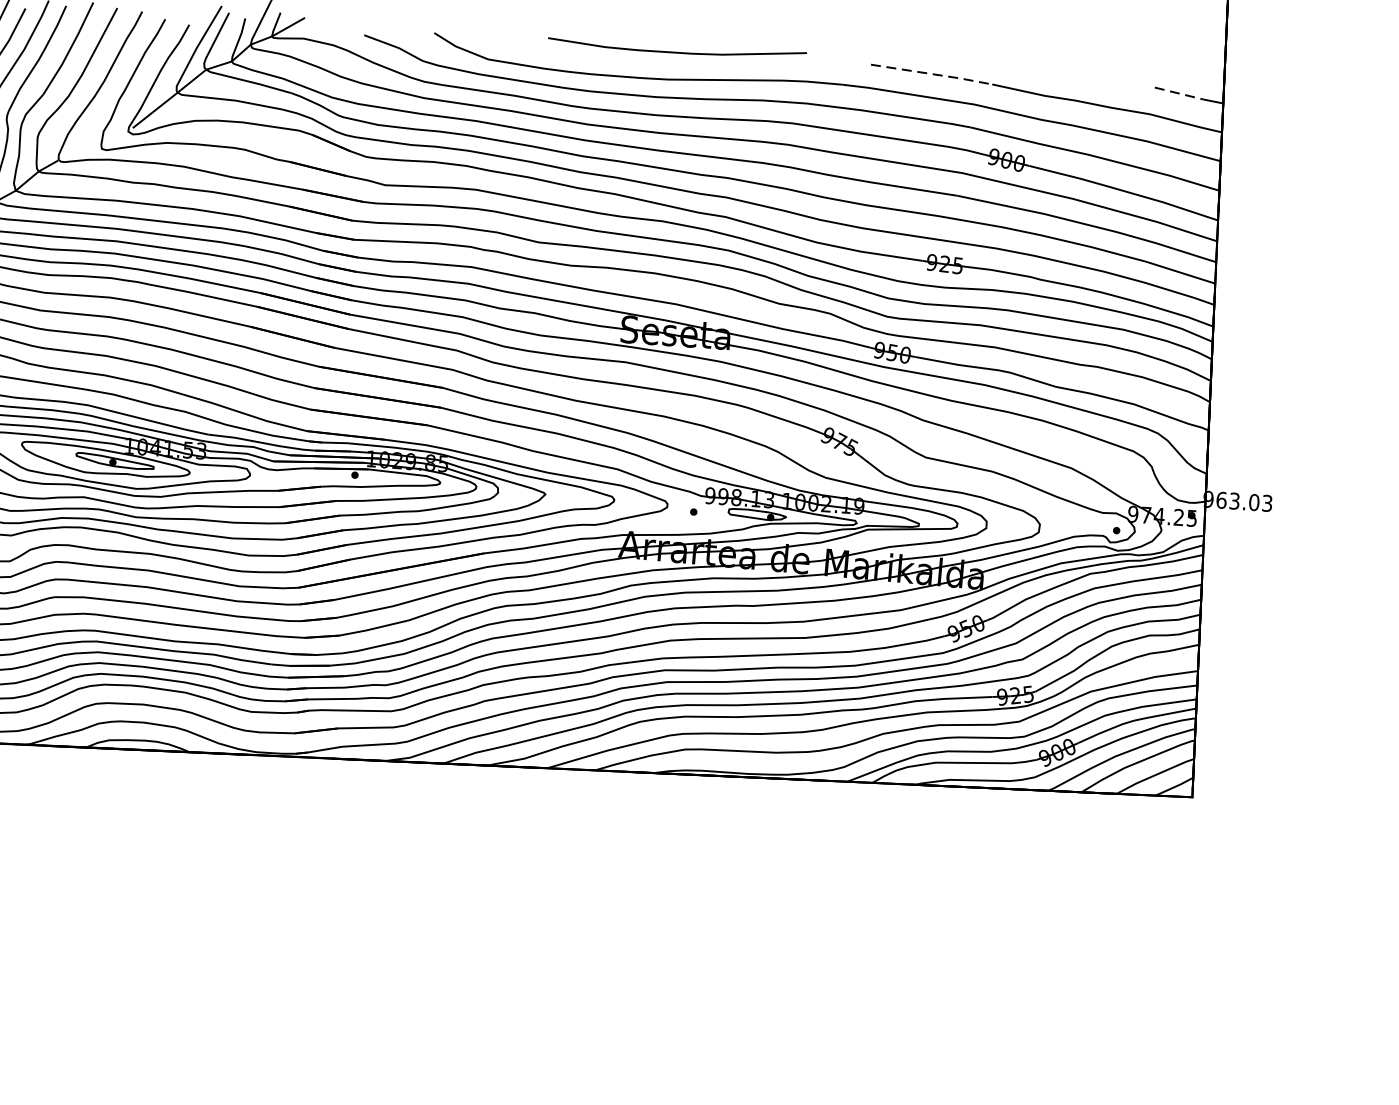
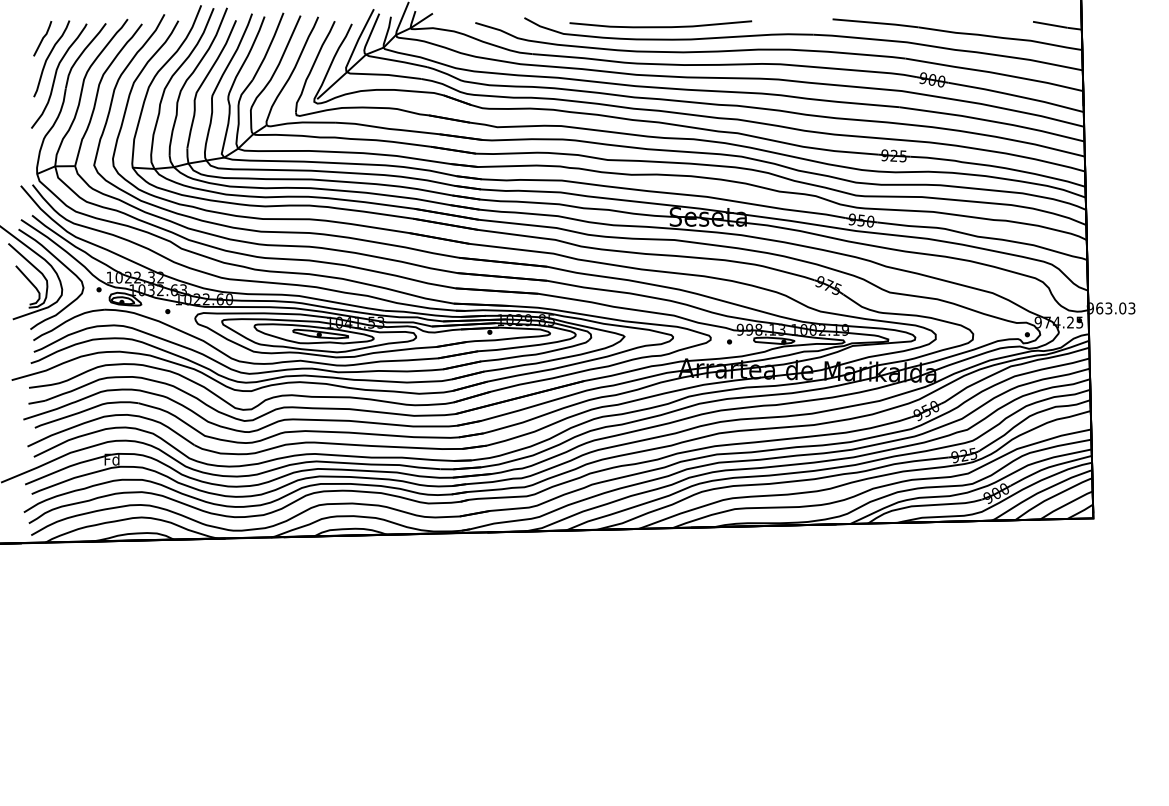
curve: (676, 51) -> (660, 26), moved
line: (932, 74) -> (876, 23), dashed -> solid
line: (1179, 93) -> (1050, 24), dashed -> solid

